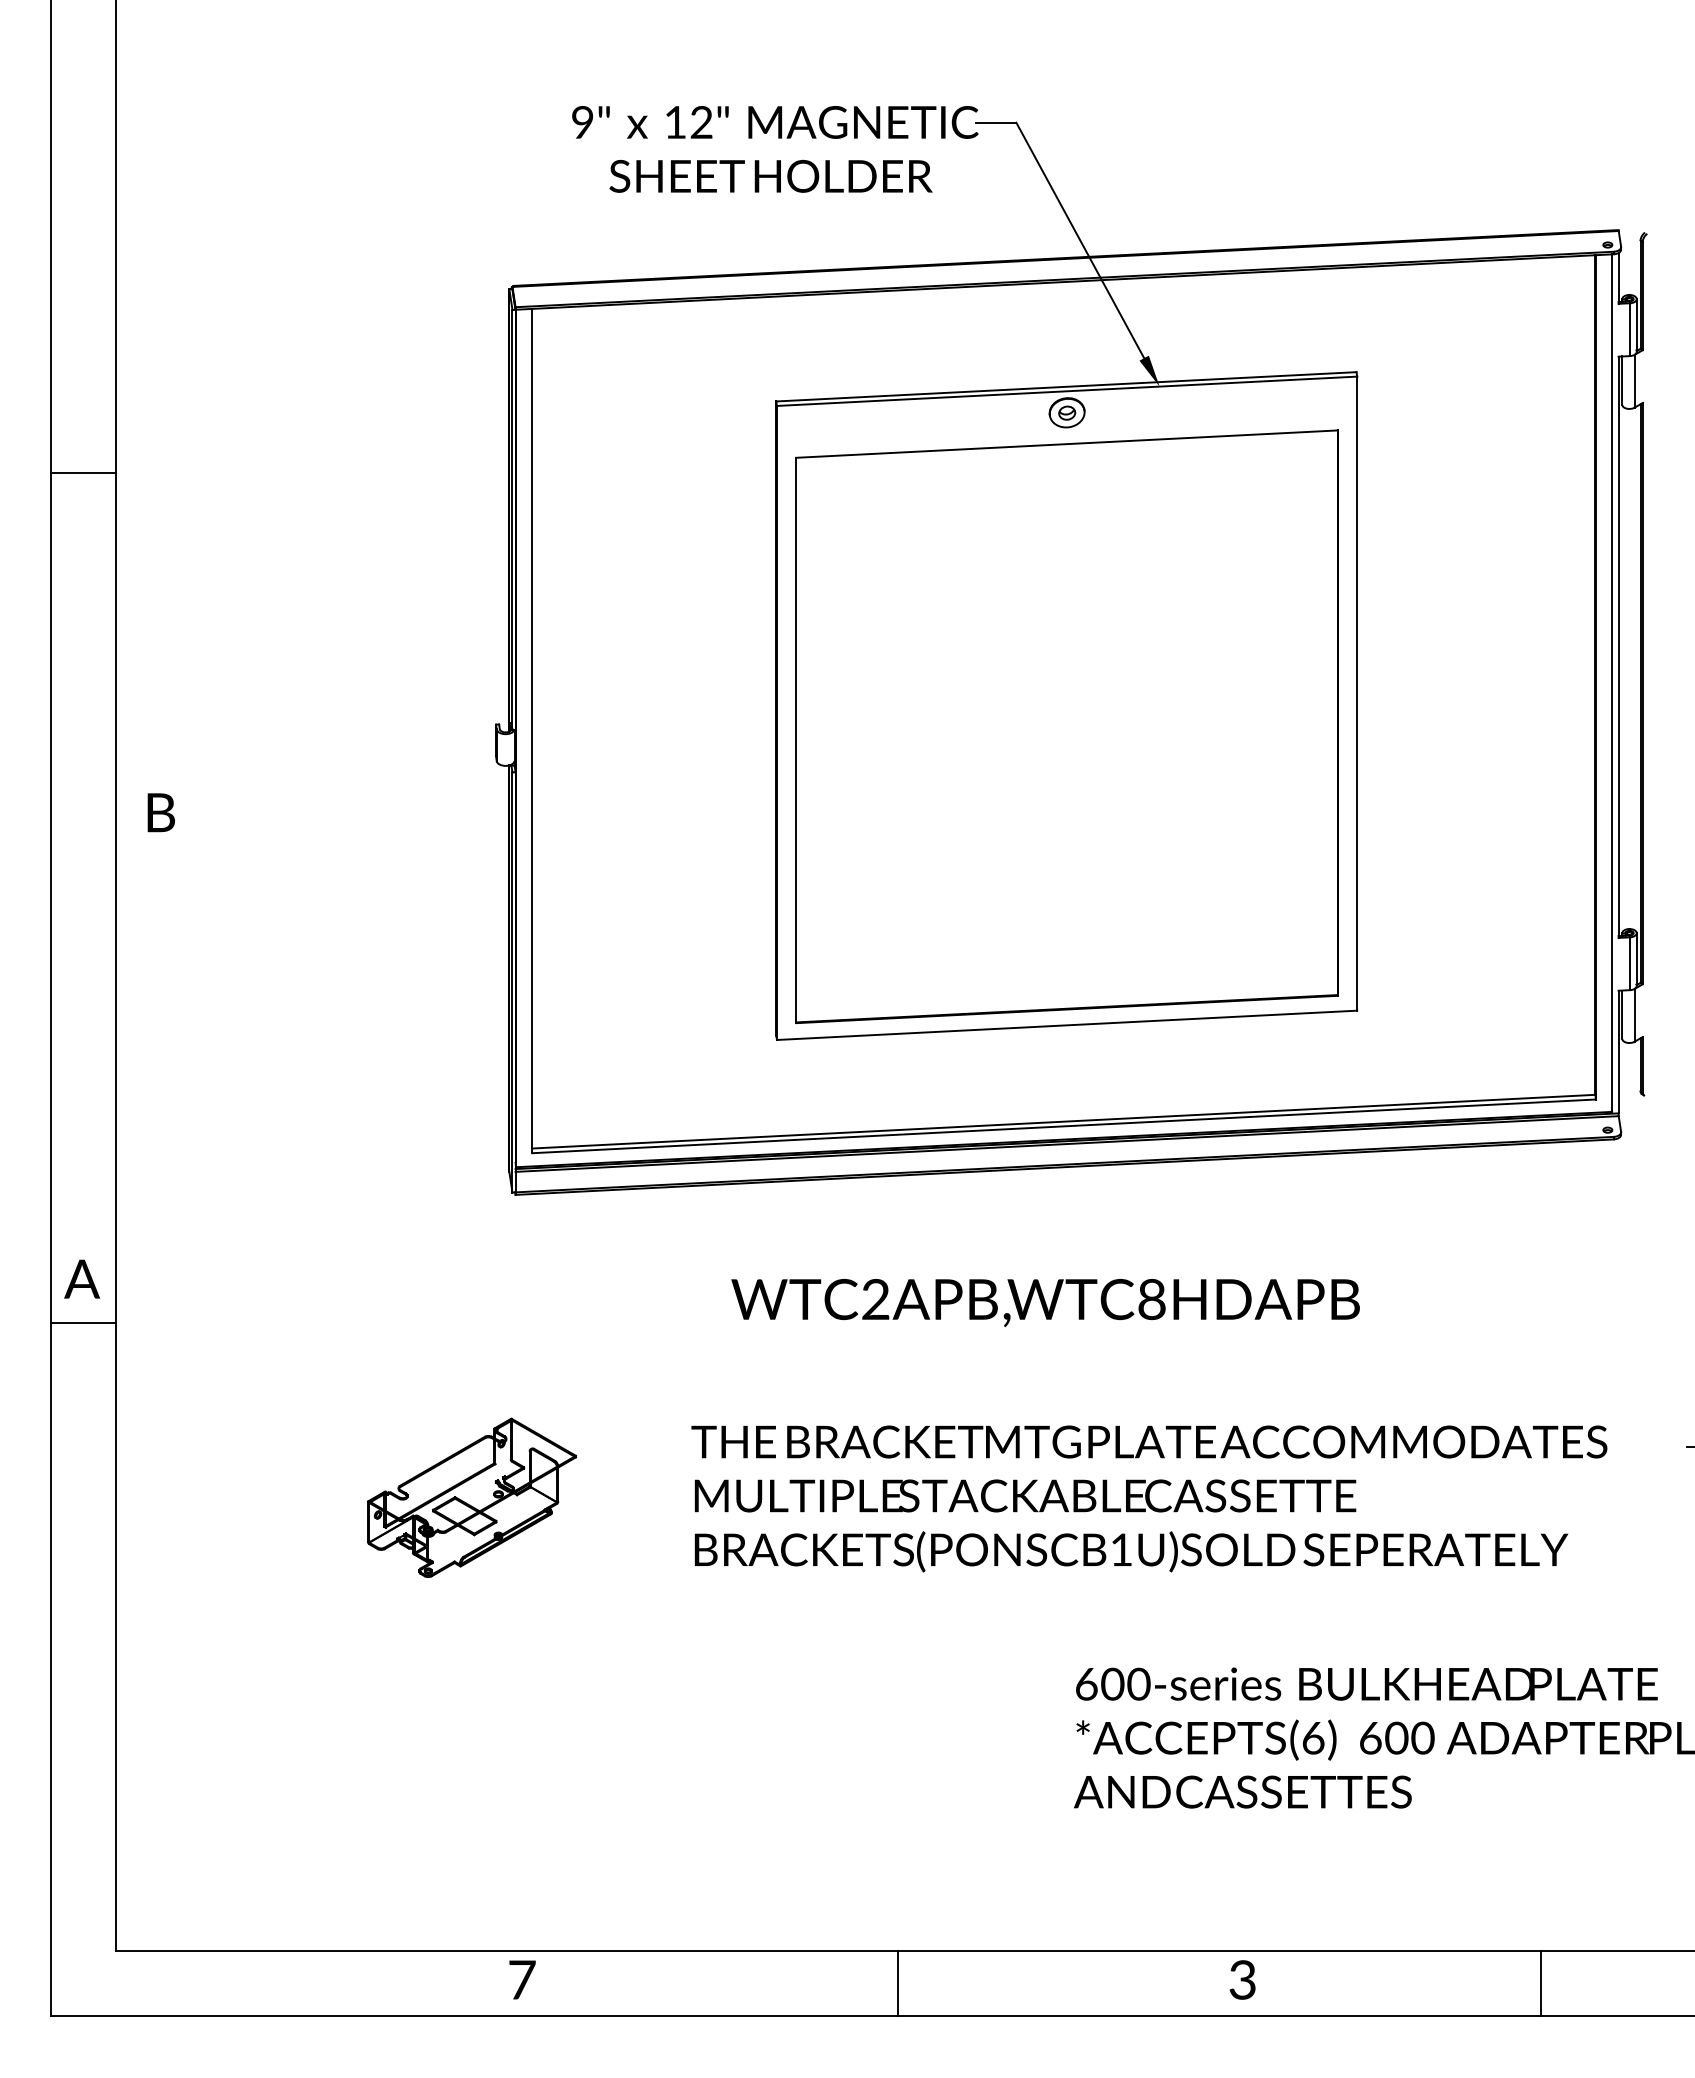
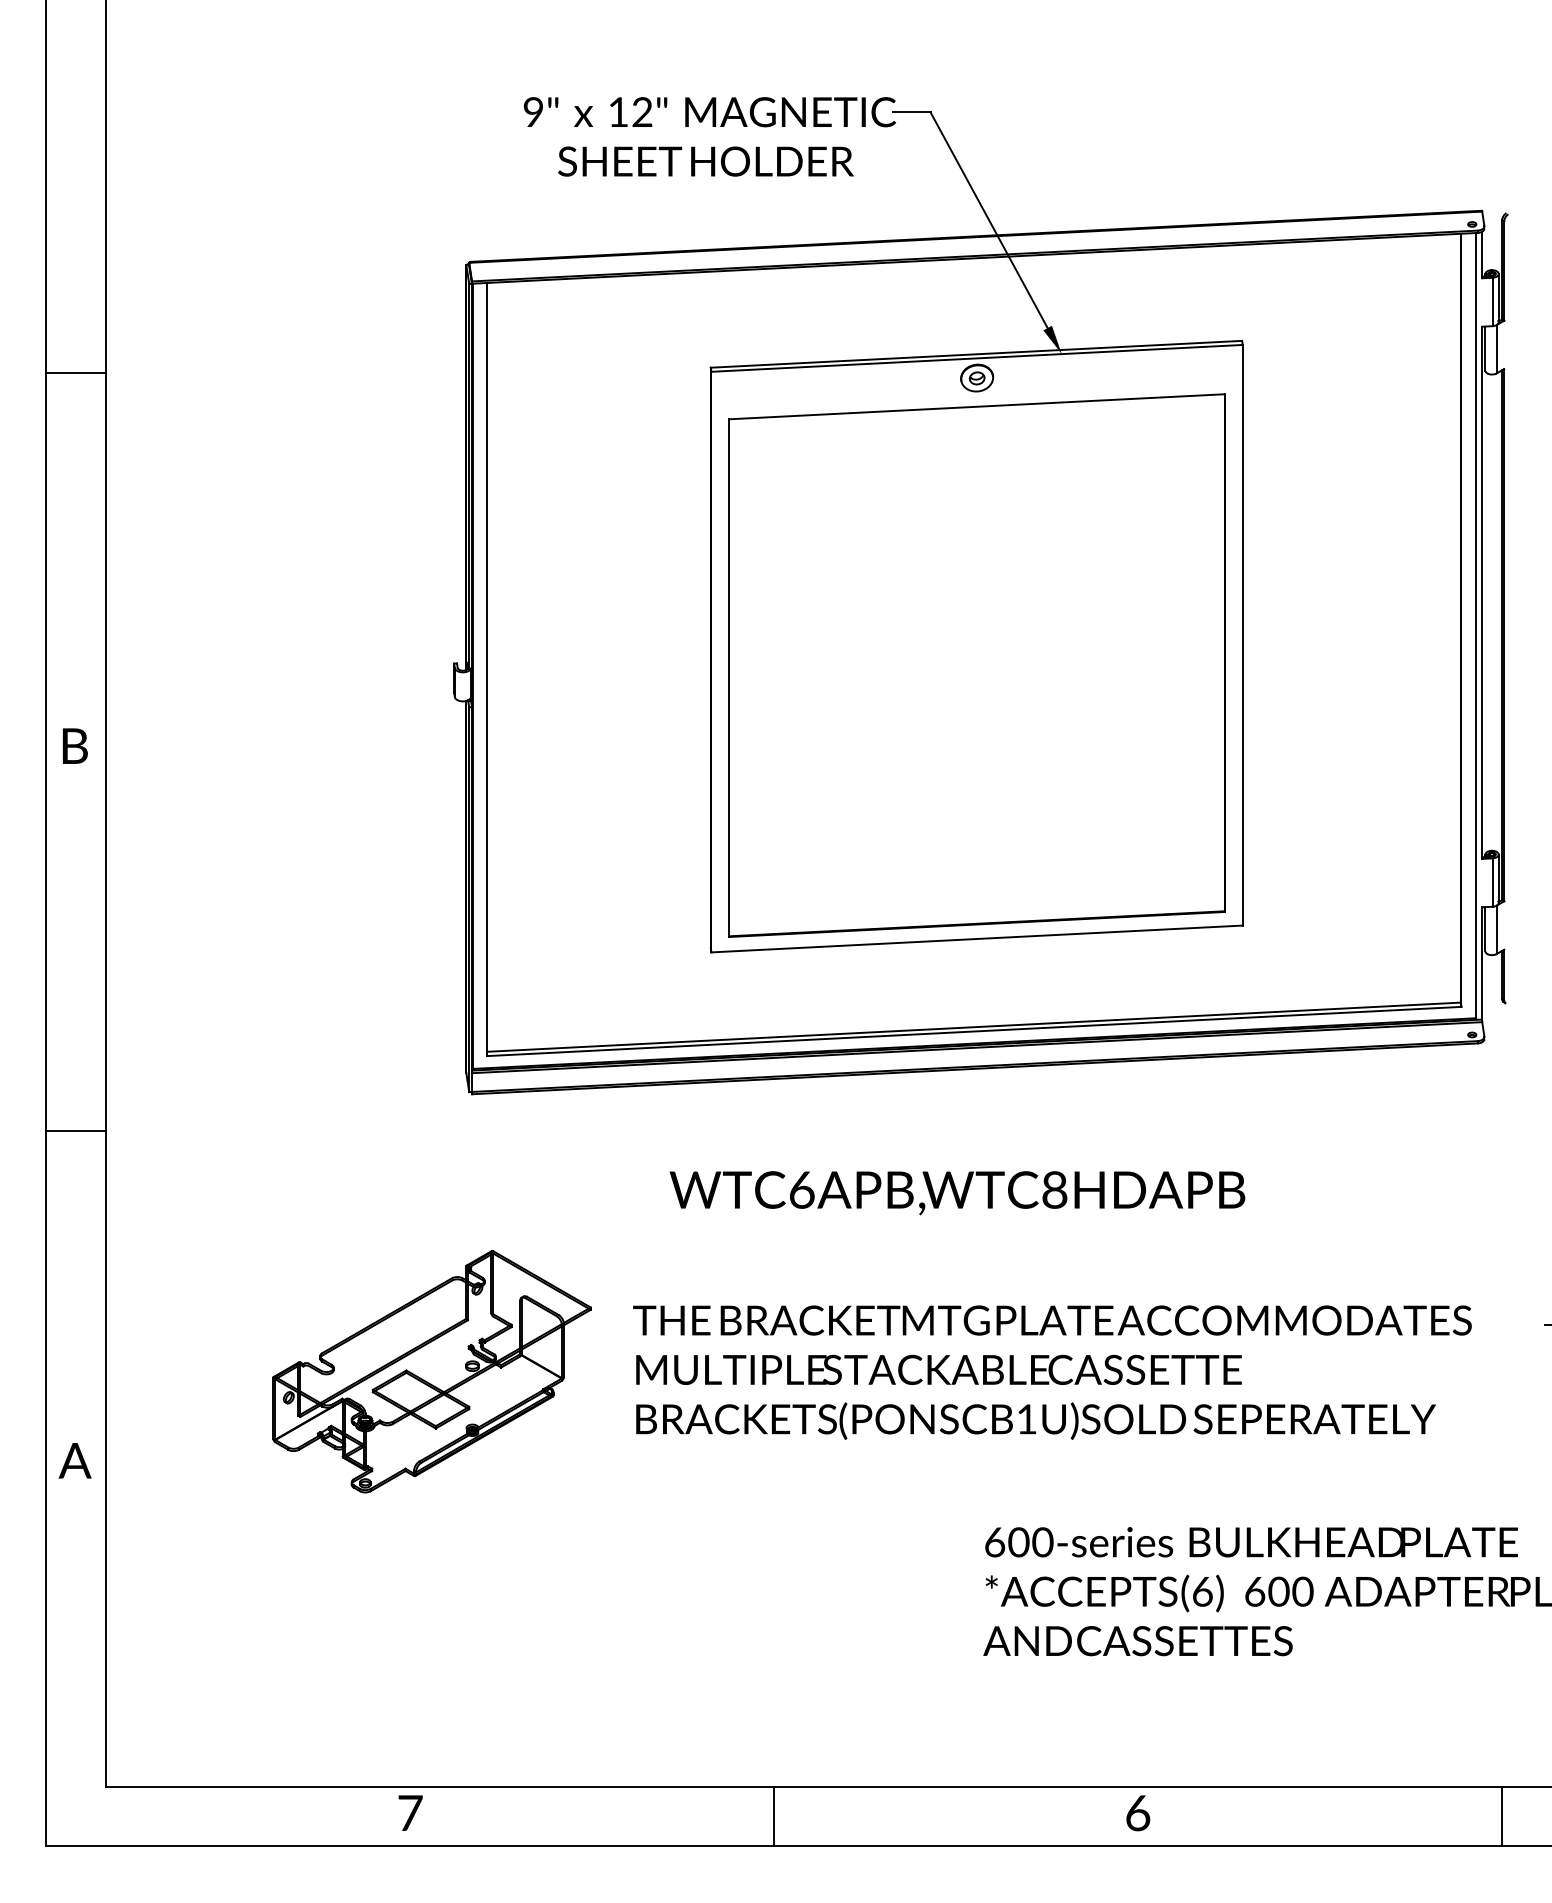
line: (82, 472) -> (75, 372), moved
text: (160, 812) -> (74, 745), moved
text: (82, 1278) -> (75, 1460), moved
text: (875, 1299) -> (801, 1190), WTC2APB, -> WTC6APB,
line: (82, 1323) -> (75, 1131), moved
part: (471, 1497) -> (431, 1371), size x1.67
text: (522, 1979) -> (410, 1812), moved
text: (1242, 1979) -> (1137, 1812), 3 -> 6
line: (898, 1982) -> (774, 1815), moved
line: (1541, 1982) -> (1502, 1815), moved

